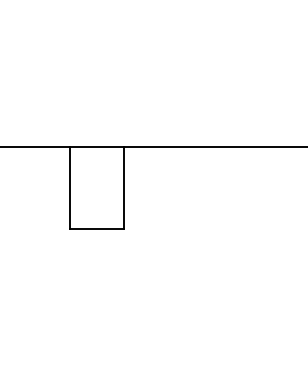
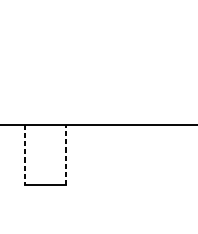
line: (69, 187) -> (25, 154), solid -> dashed
line: (124, 187) -> (65, 154), solid -> dashed

